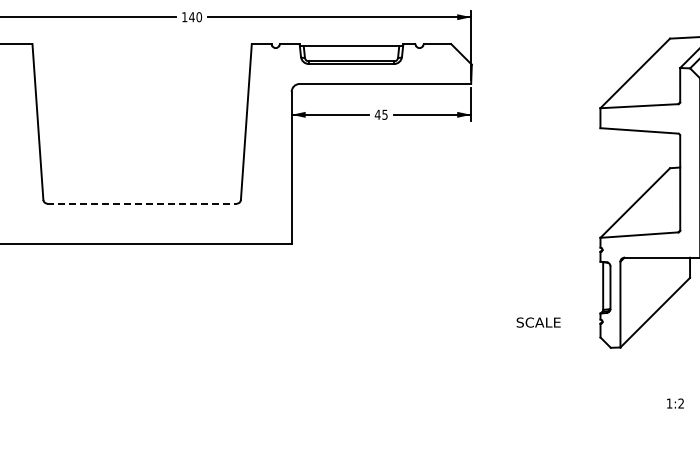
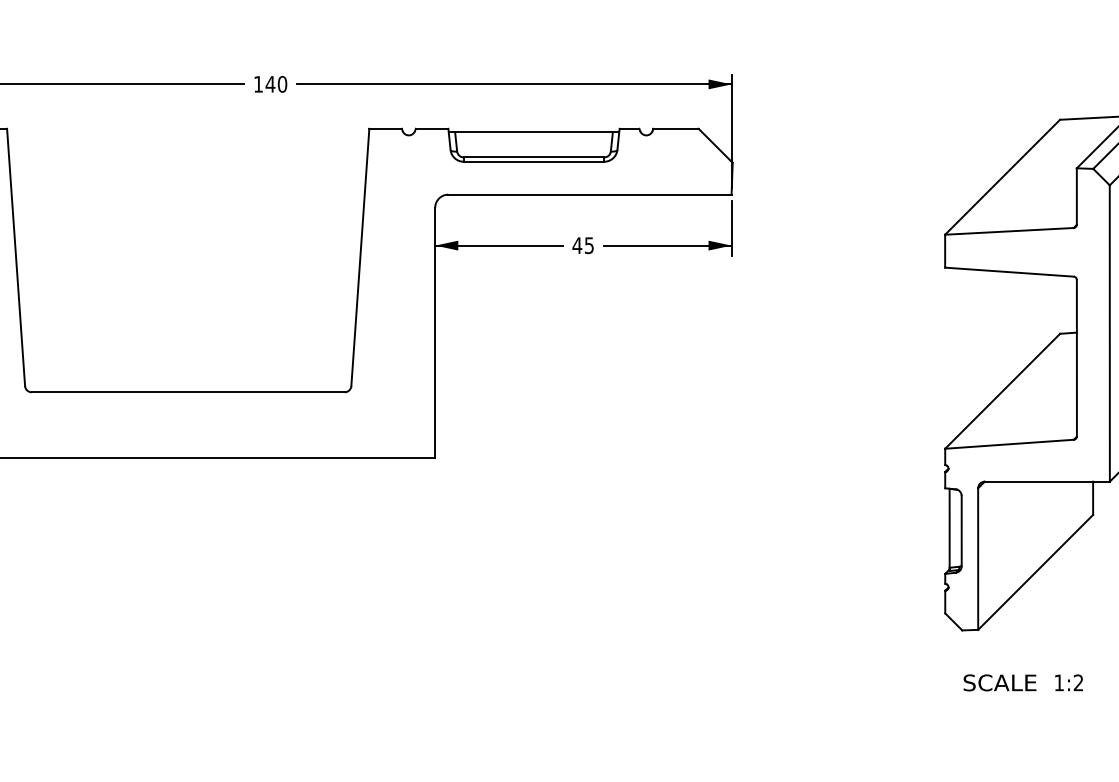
line: (142, 203) -> (188, 392), dashed -> solid
text: (538, 322) -> (999, 682), moved
text: (675, 403) -> (1069, 682), moved

